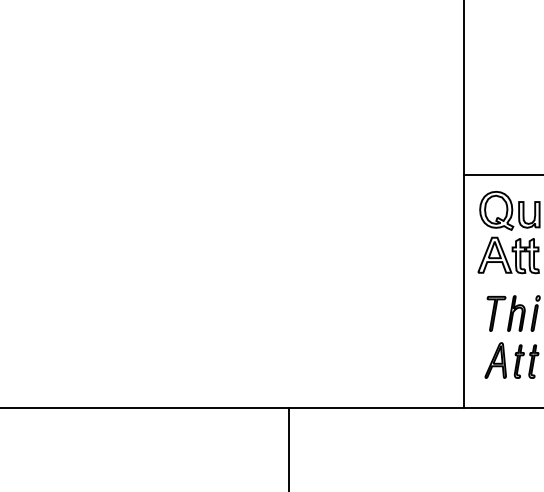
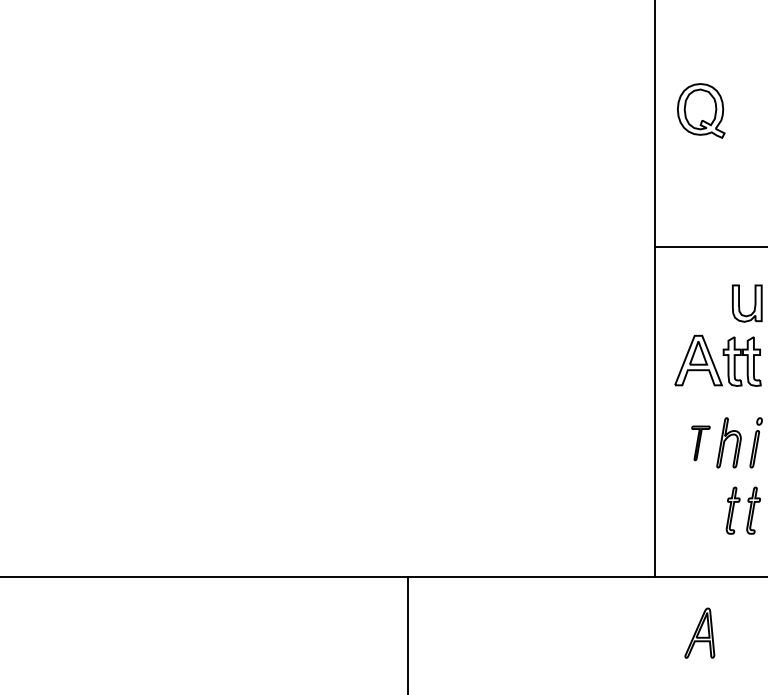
part: (496, 210) -> (701, 110), moved
part: (496, 314) -> (700, 443), size x0.7
part: (495, 360) -> (699, 632), moved

